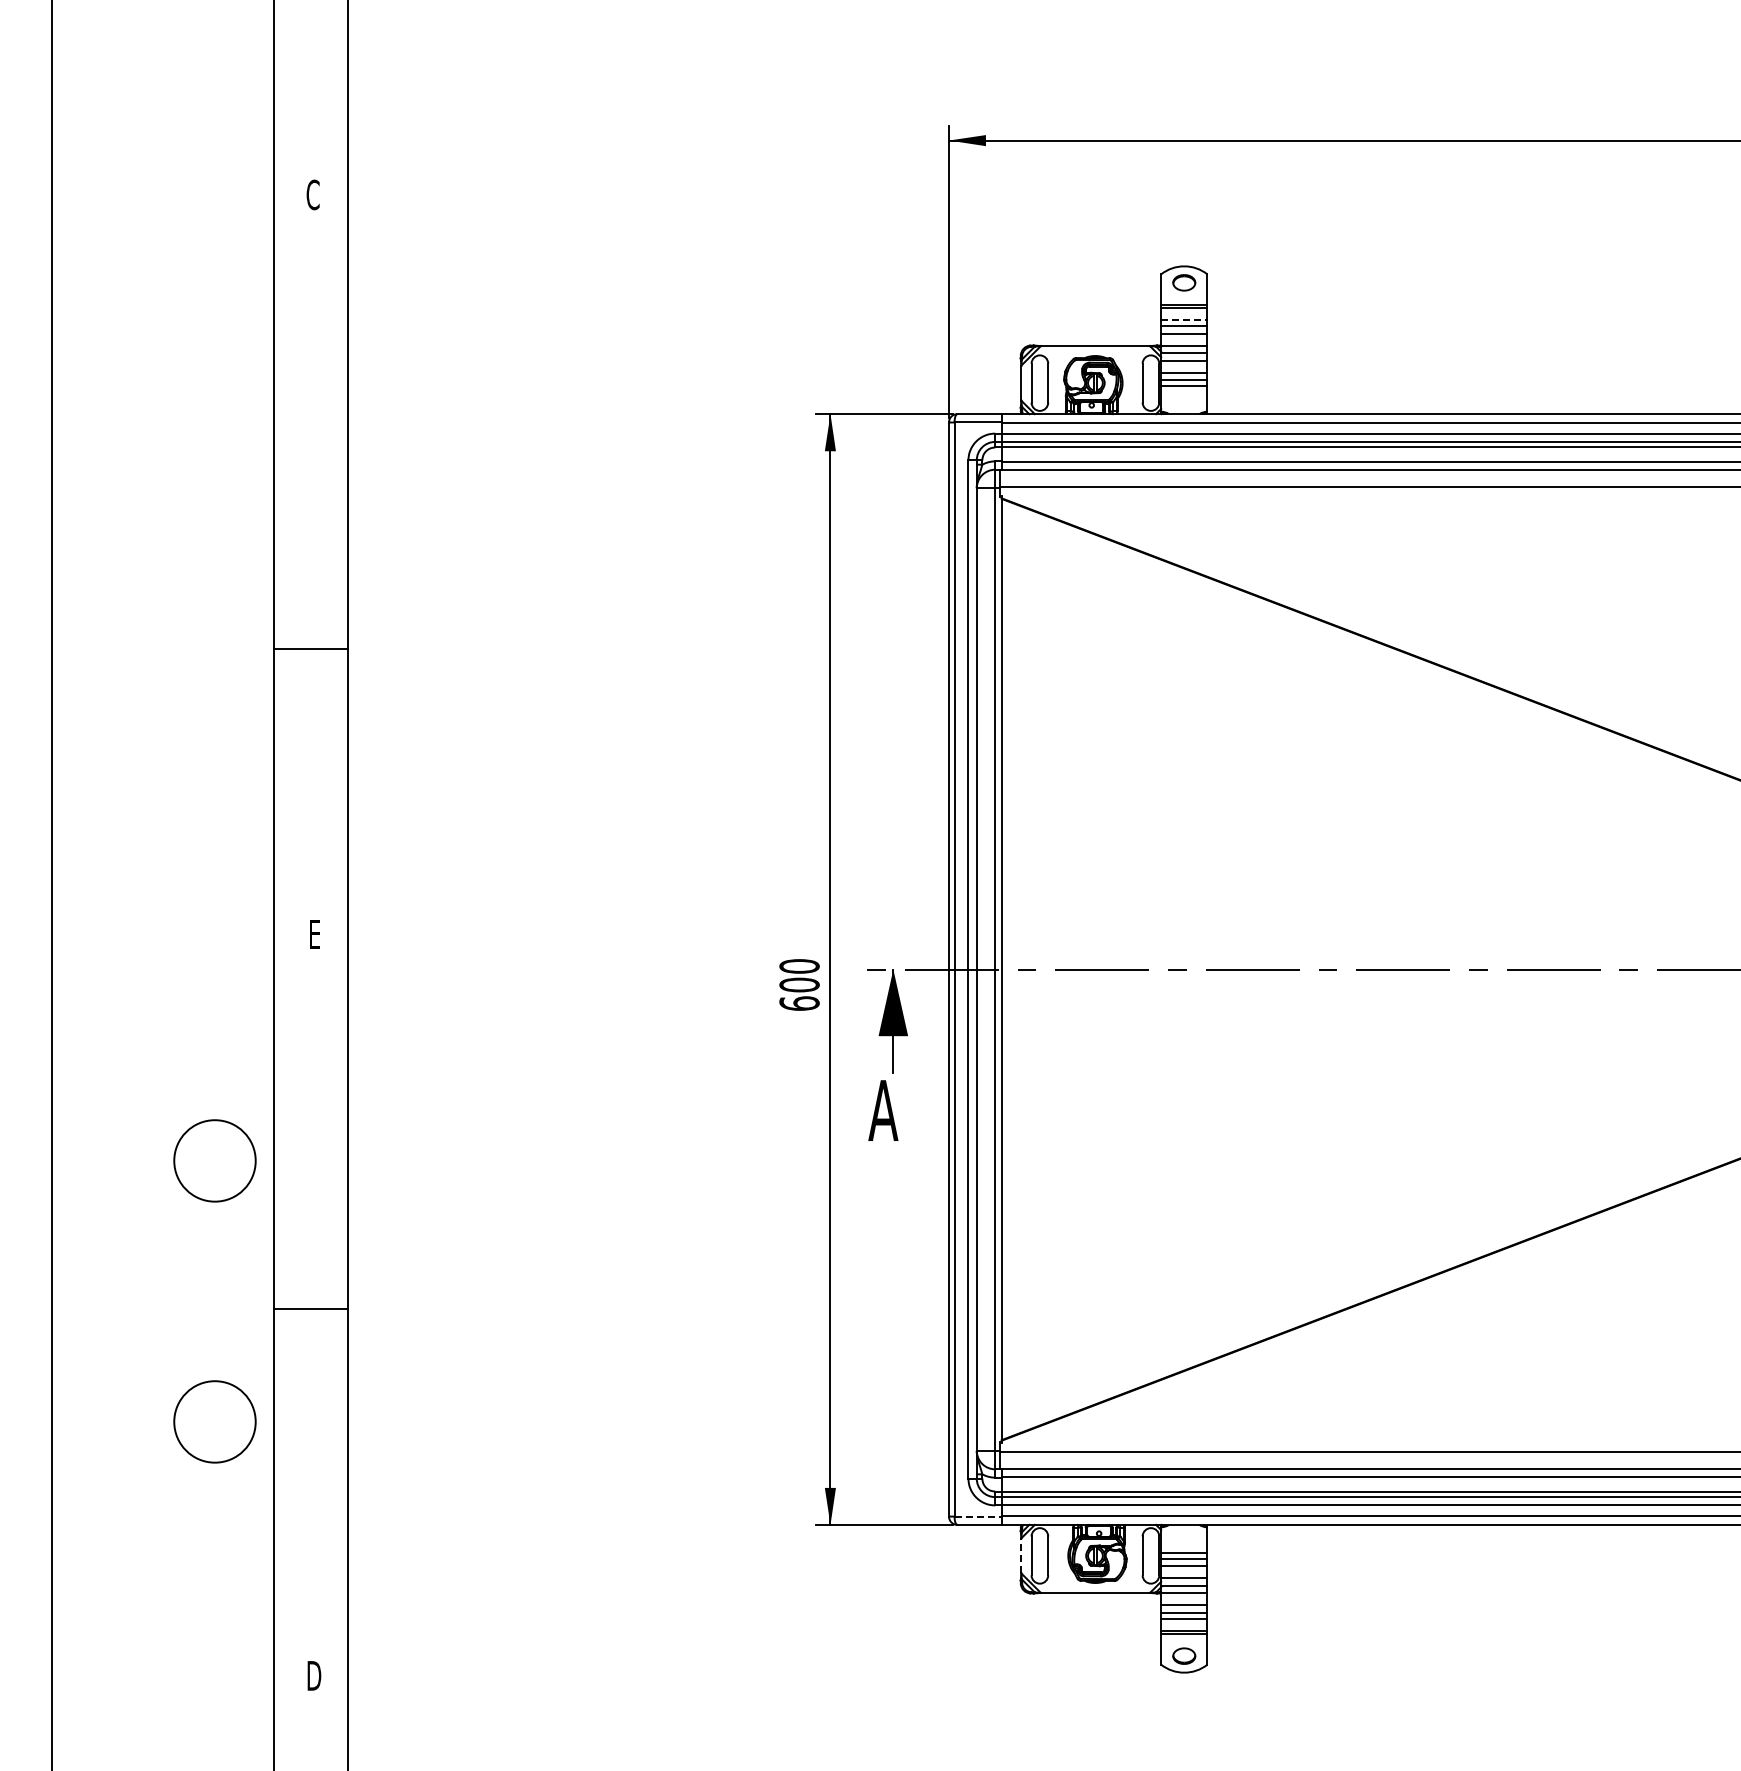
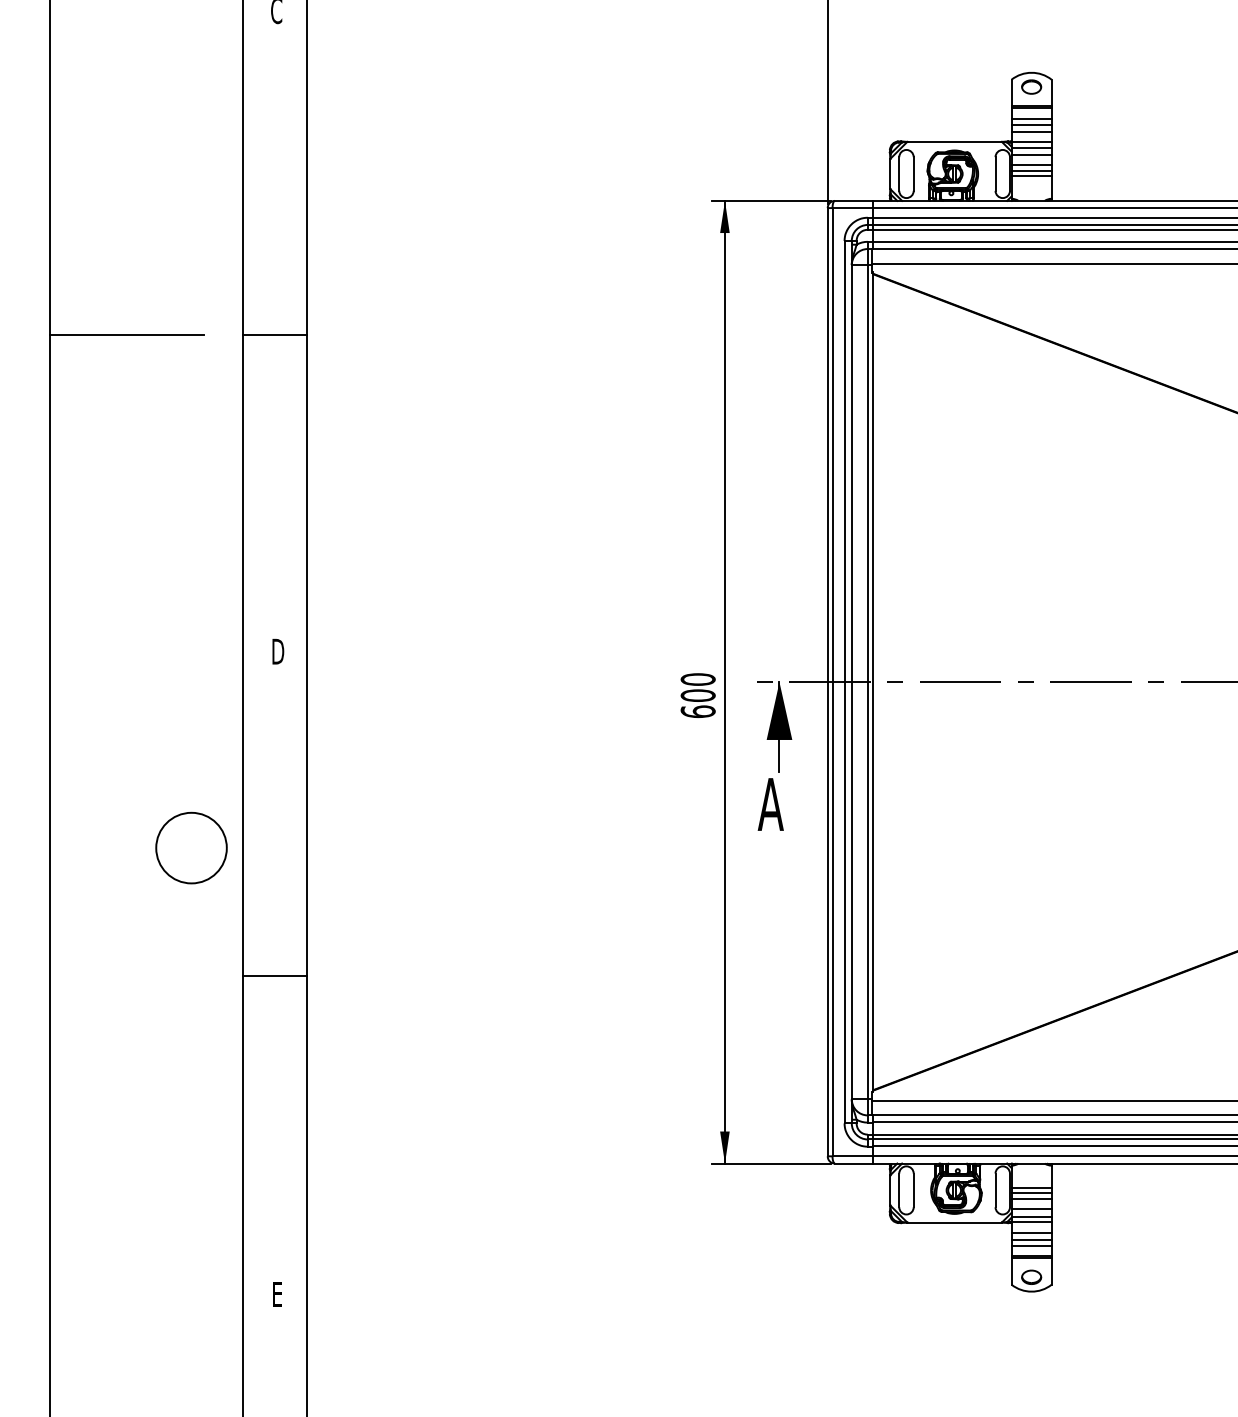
line: (1184, 319) -> (1031, 118), dashed -> solid
line: (140, 568) -> (126, 334), added
line: (311, 648) -> (275, 334), moved
text: (314, 934) -> (277, 651), E -> D
circle: (214, 1421) -> (191, 1073), removed
line: (978, 1516) -> (853, 1156), dashed -> solid
line: (1021, 1555) -> (890, 1190), dashed -> solid
text: (314, 1675) -> (277, 1294), D -> E

